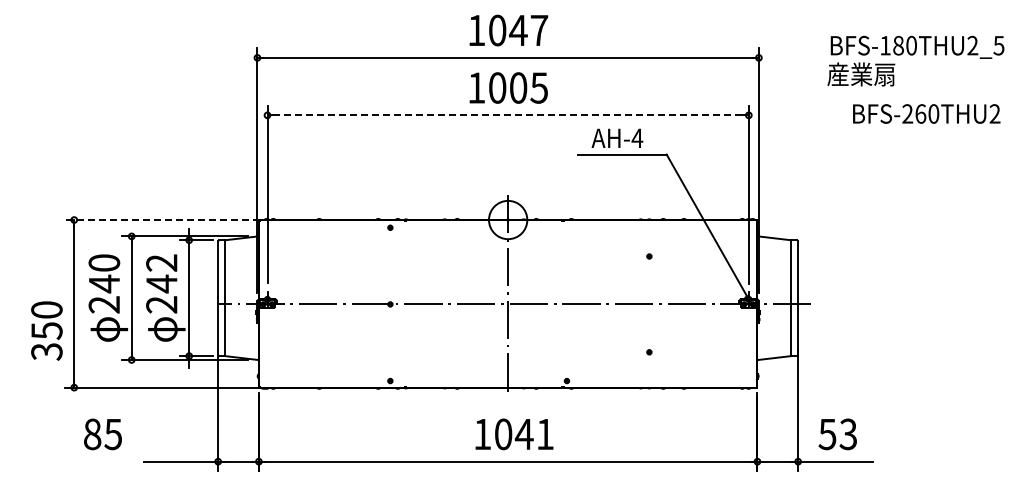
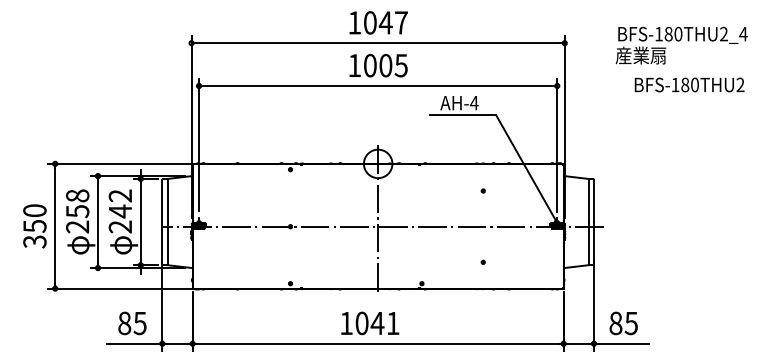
text: (998, 45) -> (743, 34), BFS-180THU2_5 -> BFS-180THU2_4
text: (914, 113) -> (680, 84), BFS-260THU2 -> BFS-180THU2
line: (508, 115) -> (378, 86), dashed -> solid
line: (167, 220) -> (124, 164), dashed -> solid
text: (104, 273) -> (77, 203), 240 -> 258
text: (46, 330) -> (34, 226), moved
text: (102, 434) -> (132, 323), moved
text: (514, 434) -> (370, 323), moved
text: (837, 434) -> (623, 323), 53 -> 85

